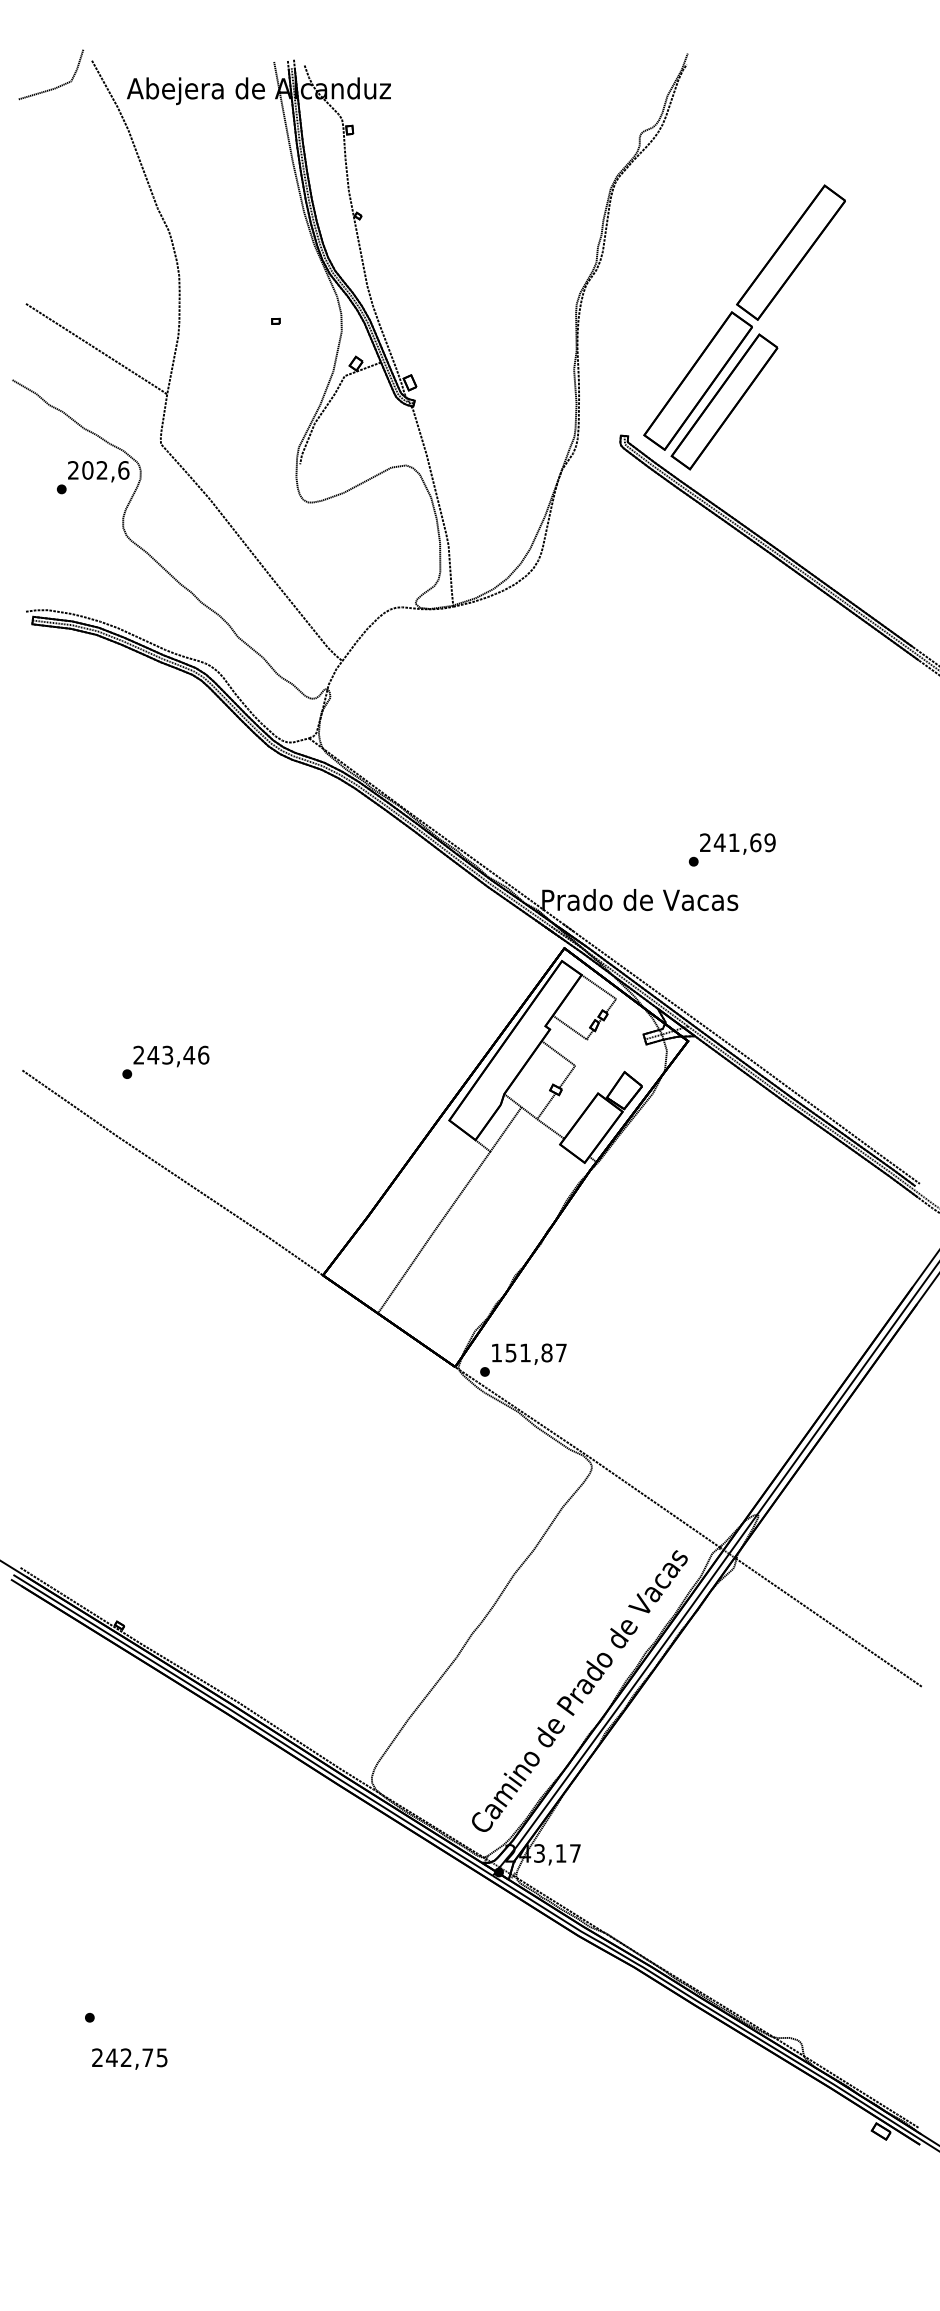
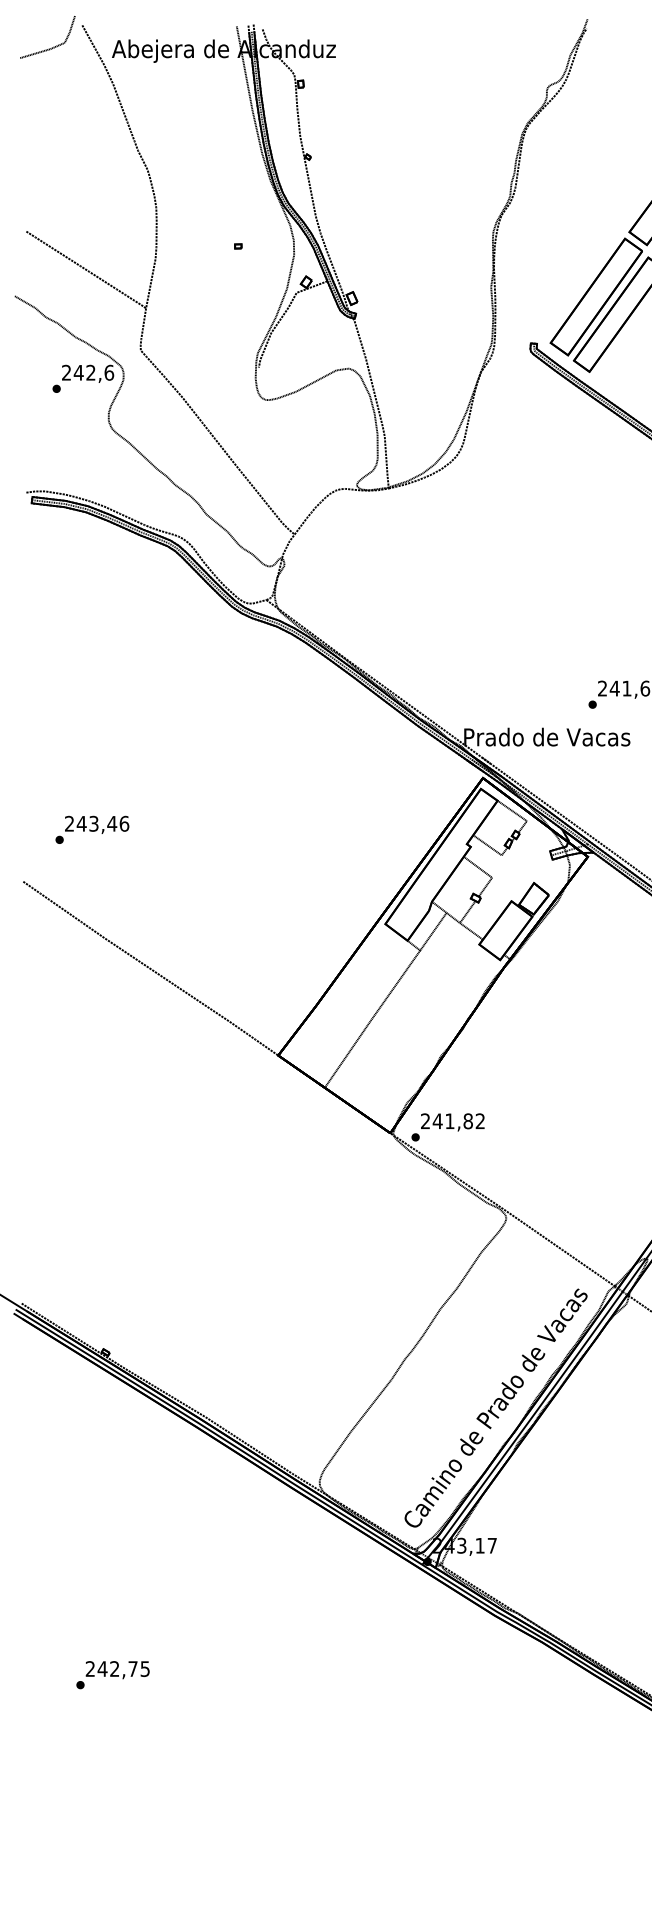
text: (87, 470) -> (78, 372), 202,6 -> 242,6
text: (165, 1061) -> (92, 829), moved
text: (528, 1352) -> (452, 1120), 151,87 -> 241,82
text: (129, 2058) -> (117, 1669), moved

